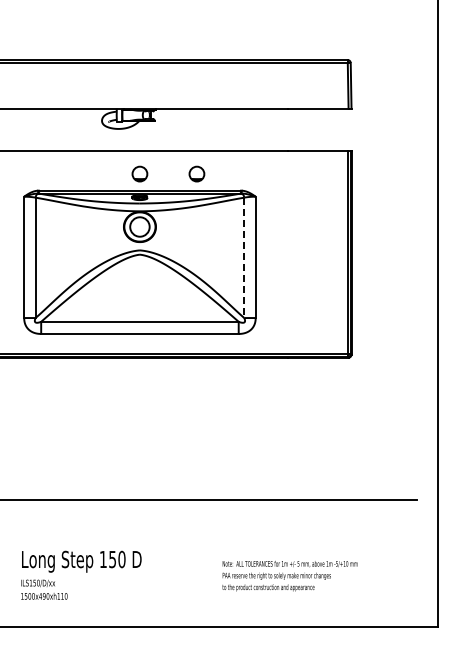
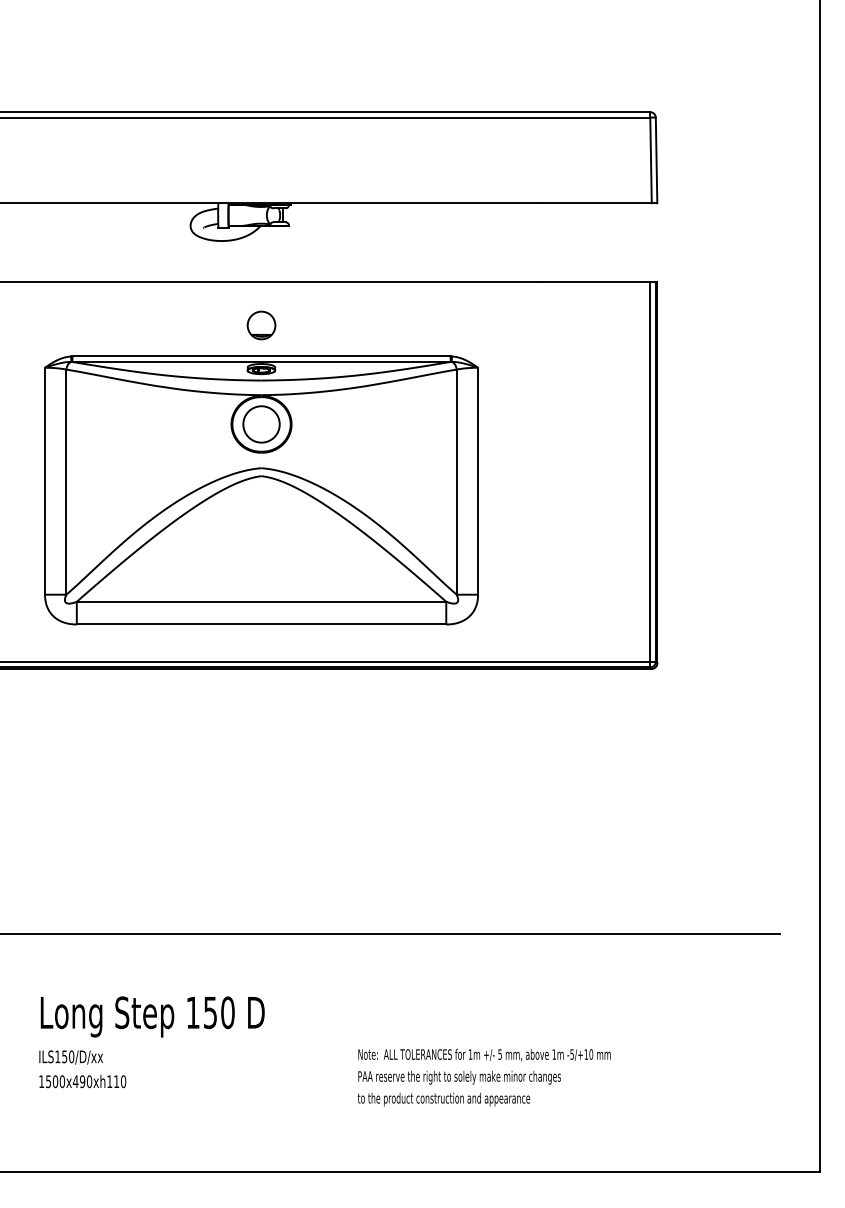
part: (196, 173) -> (367, 324), removed
line: (244, 258) -> (457, 483), dashed -> solid
text: (81, 574) -> (152, 1040), moved
text: (289, 576) -> (483, 1078), moved

